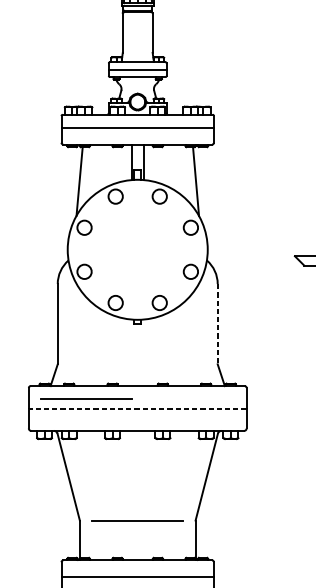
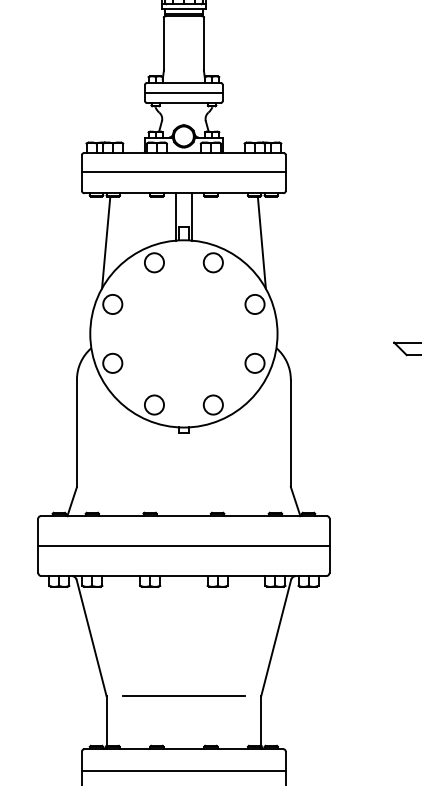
line: (217, 324) -> (290, 433), dashed -> solid
line: (86, 399) -> (115, 533), removed
line: (137, 408) -> (183, 546), dashed -> solid

